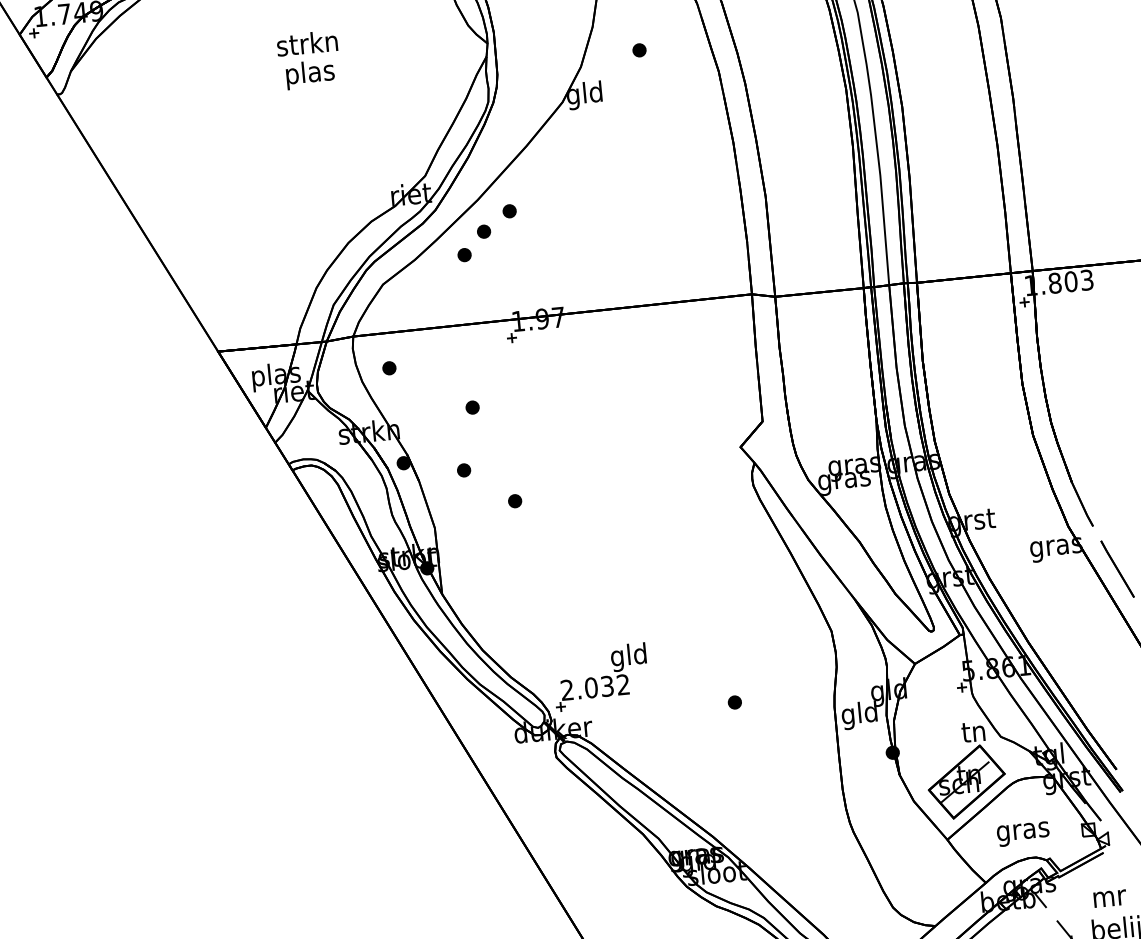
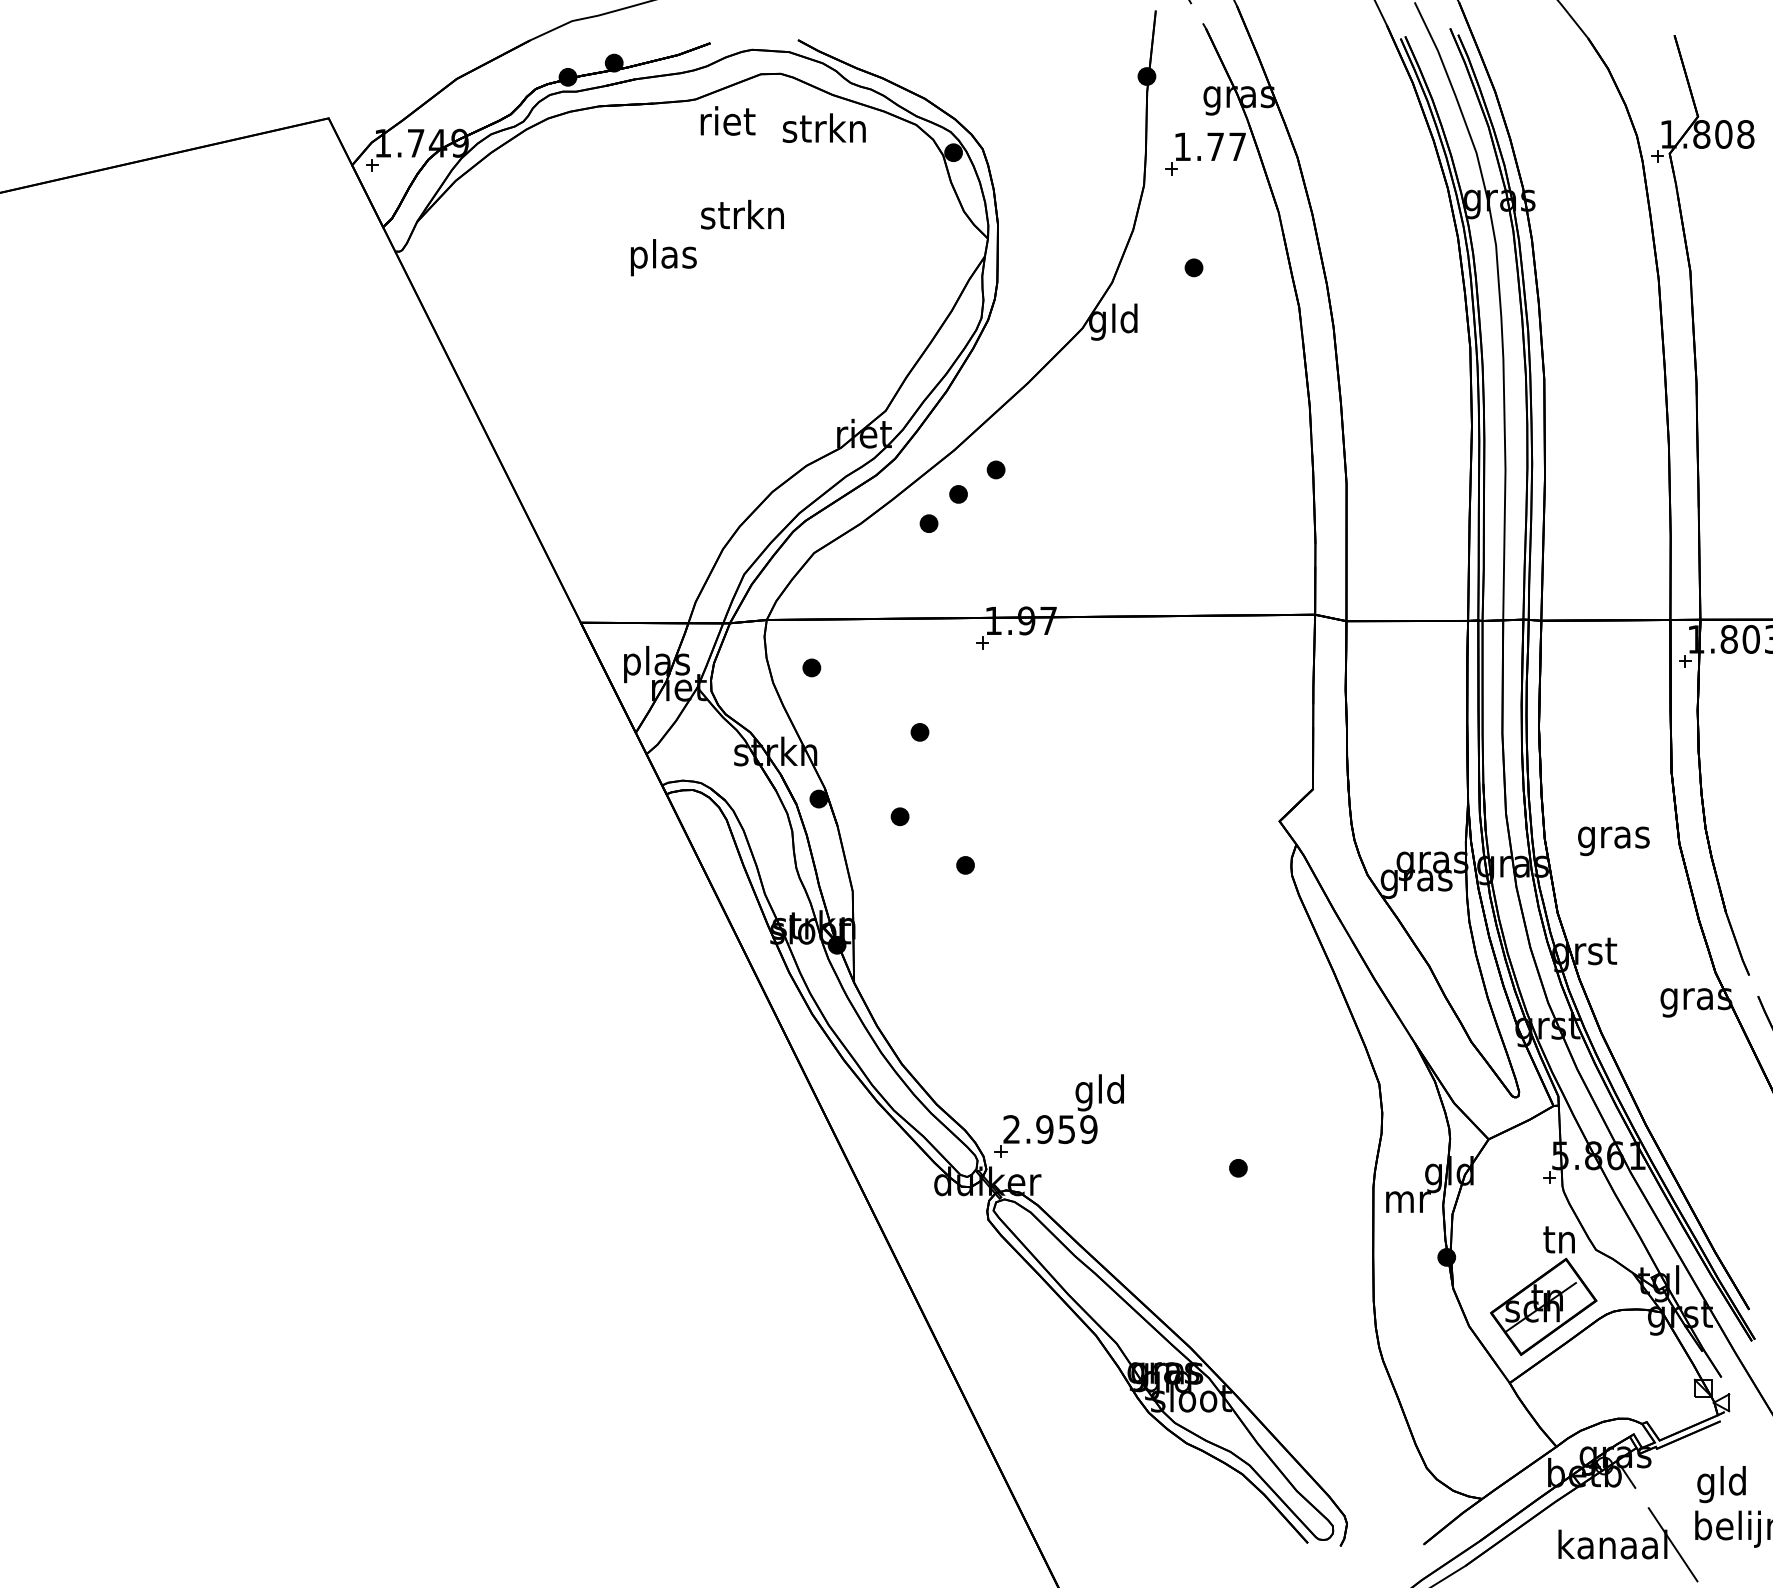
text: (310, 74) -> (663, 257), moved
text: (607, 686) -> (1066, 1129), 2.032 -> 2.959
text: (859, 714) -> (1406, 1201), gld -> mr
text: (1023, 834) -> (1613, 841), moved
text: (1108, 898) -> (1721, 1484), mr -> gld

